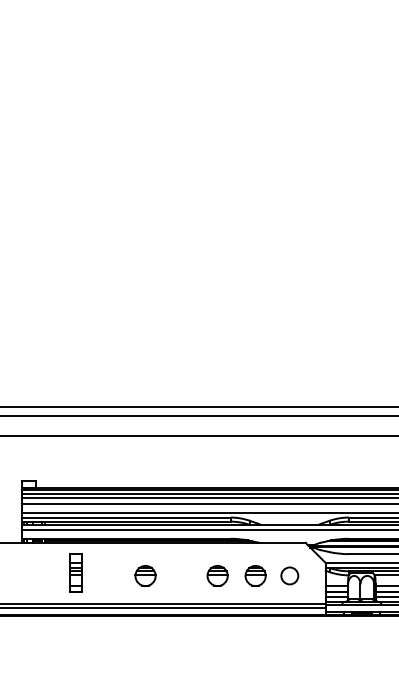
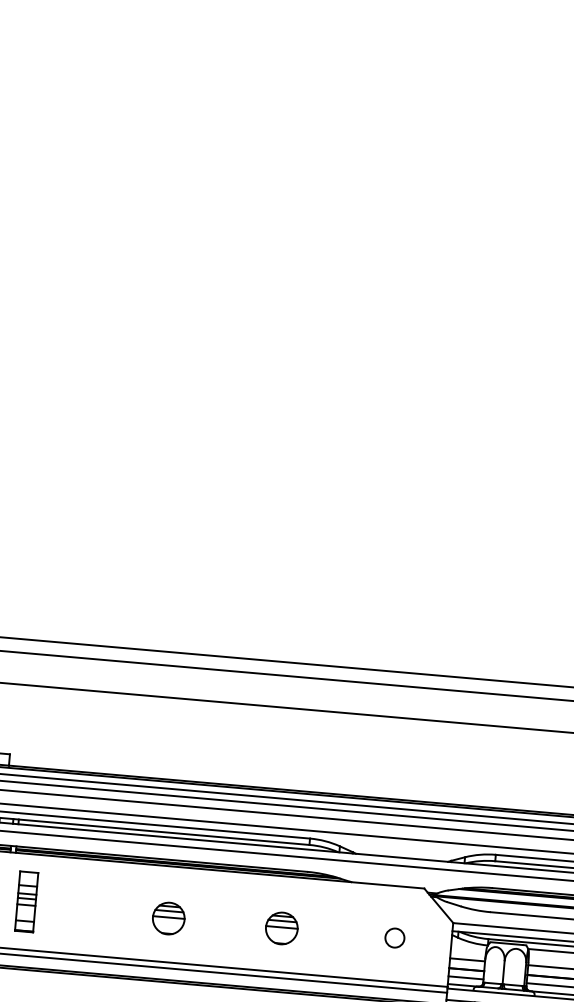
part: (75, 572) -> (26, 900), moved
part: (255, 575) -> (341, 932), removed
circle: (289, 575) -> (394, 937), size x0.71

